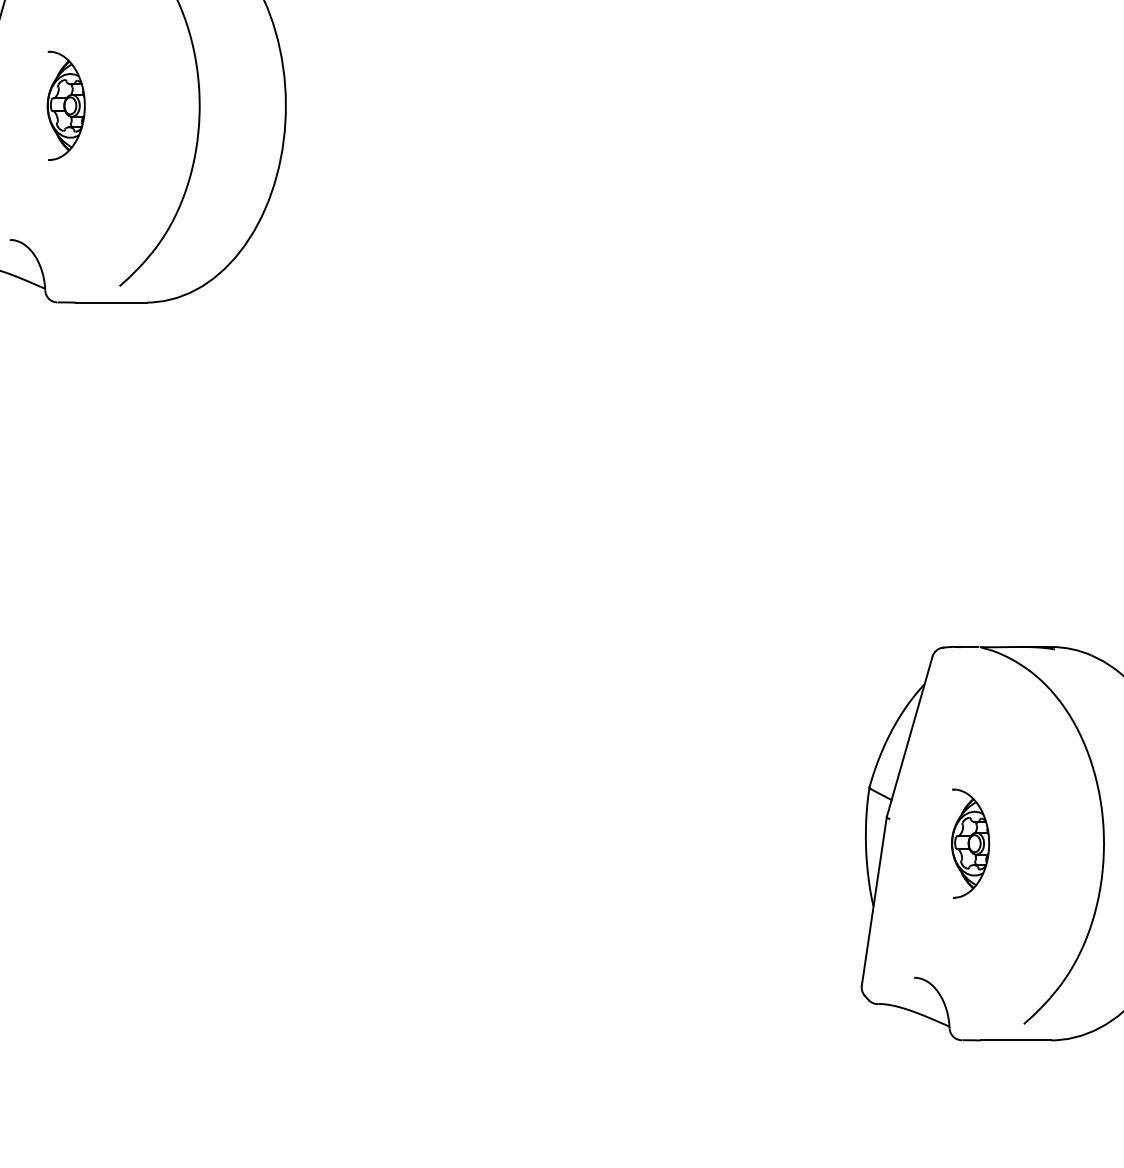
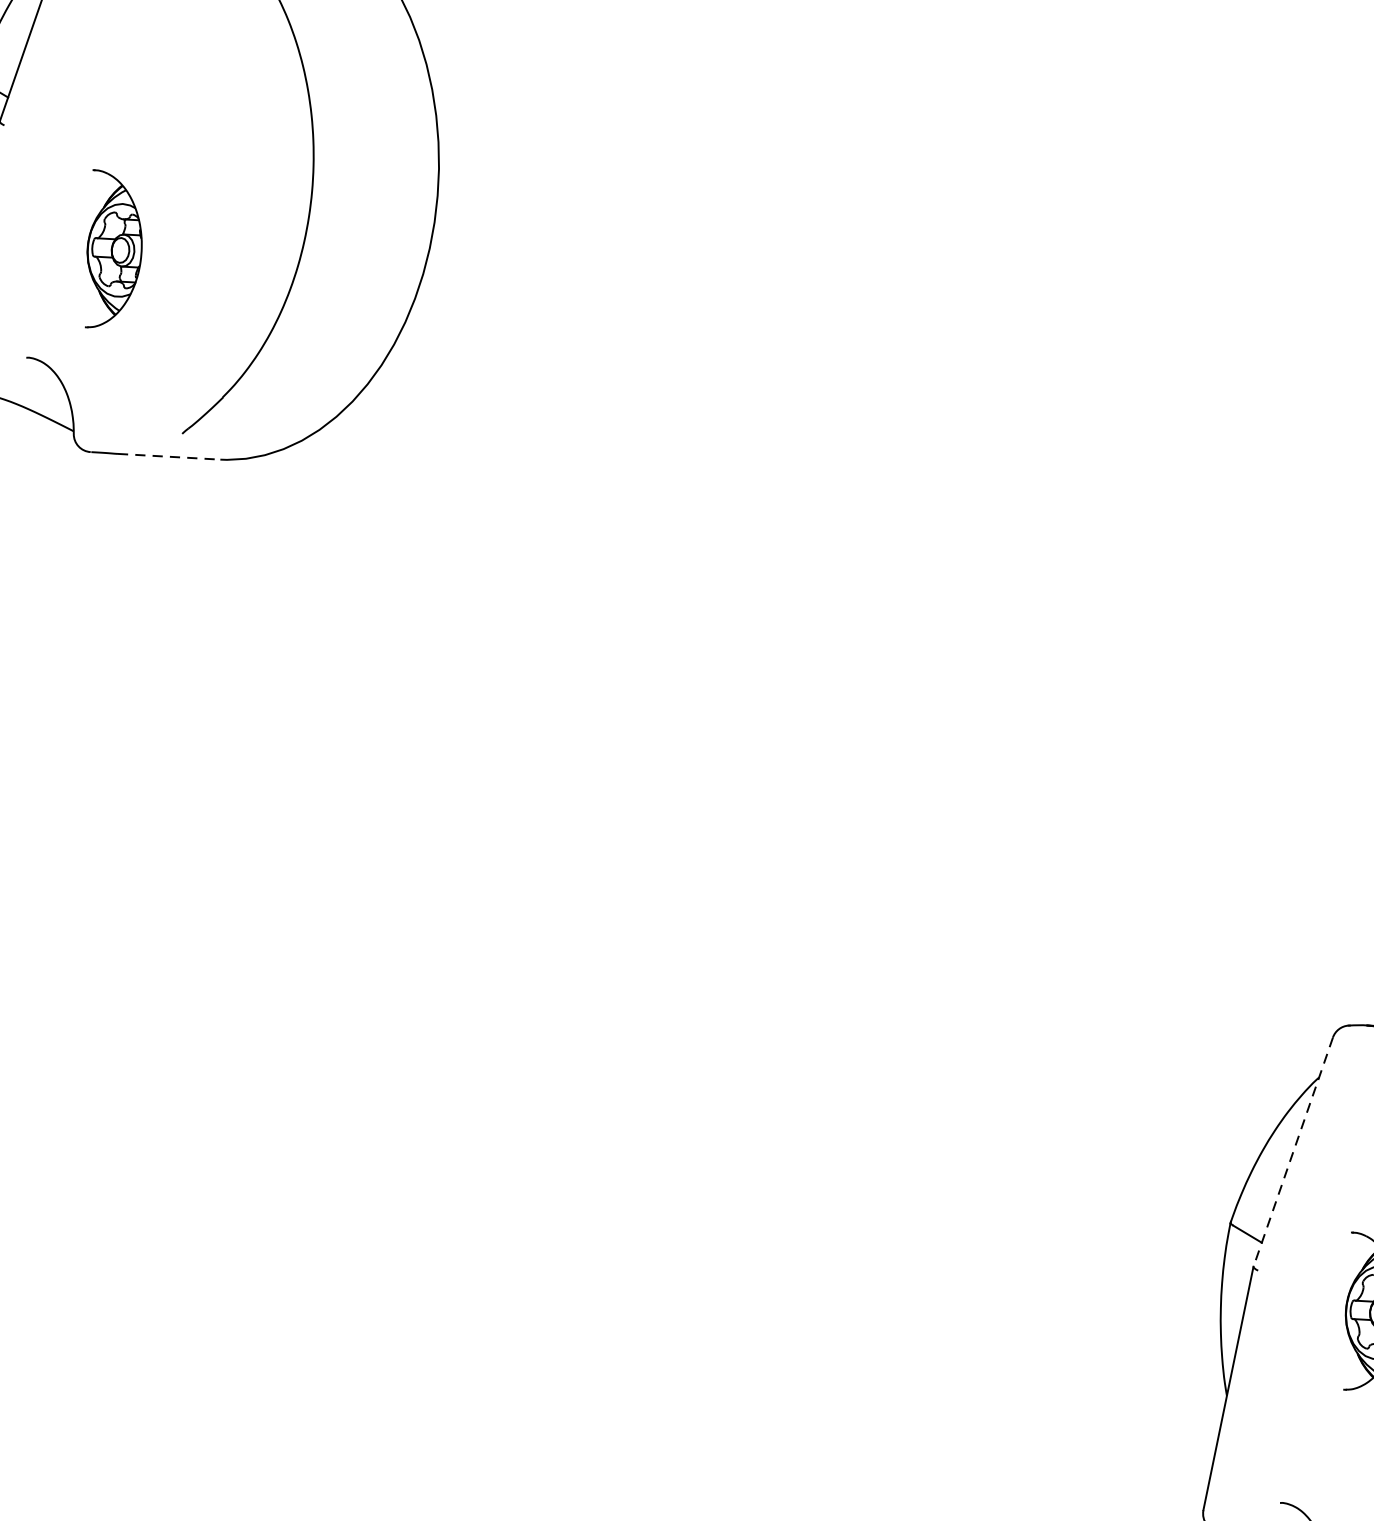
part: (65, 105) -> (113, 249), moved
line: (112, 302) -> (170, 456), solid -> dashed
line: (909, 737) -> (1292, 1153), solid -> dashed

